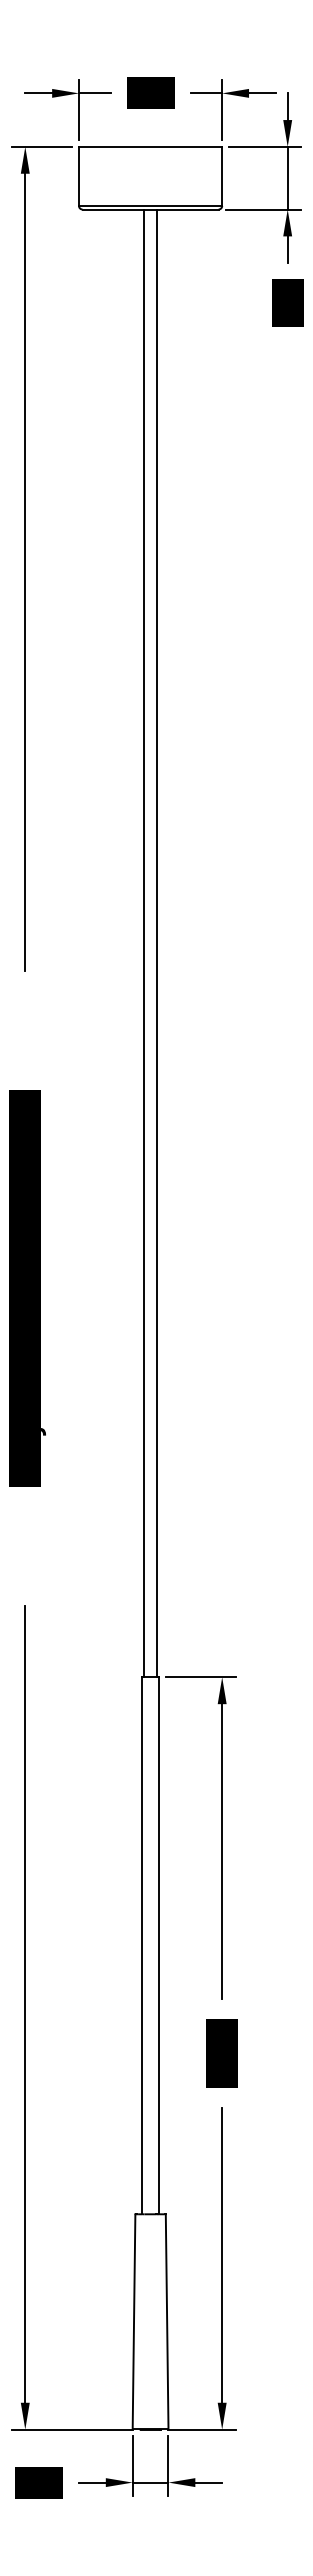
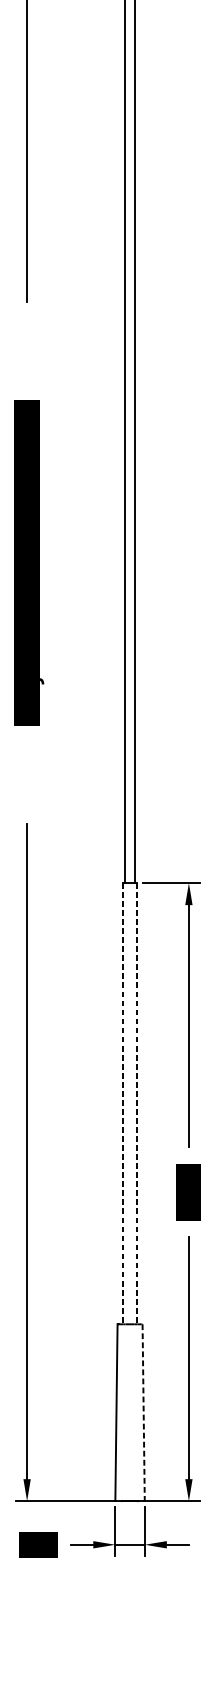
line: (142, 1946) -> (123, 1104), solid -> dashed
line: (159, 1946) -> (137, 1104), solid -> dashed
line: (167, 2322) -> (143, 1413), solid -> dashed

